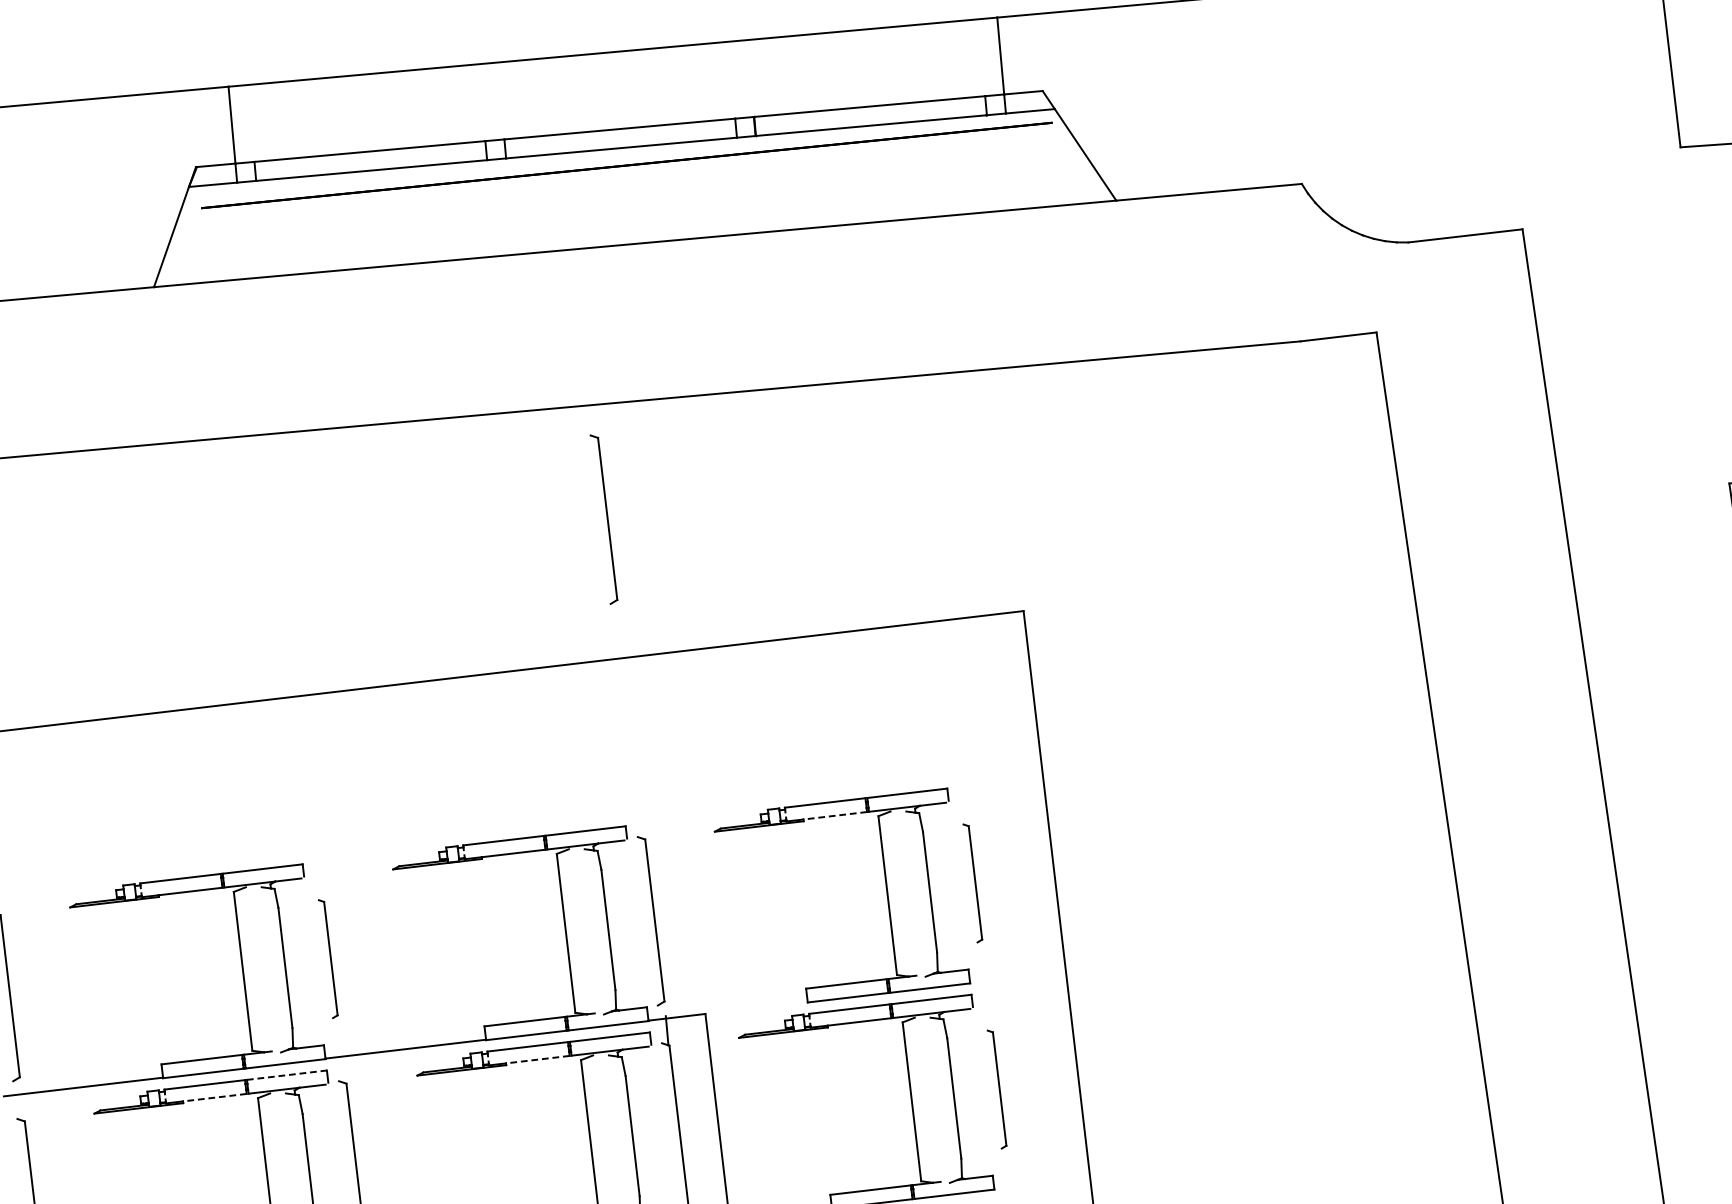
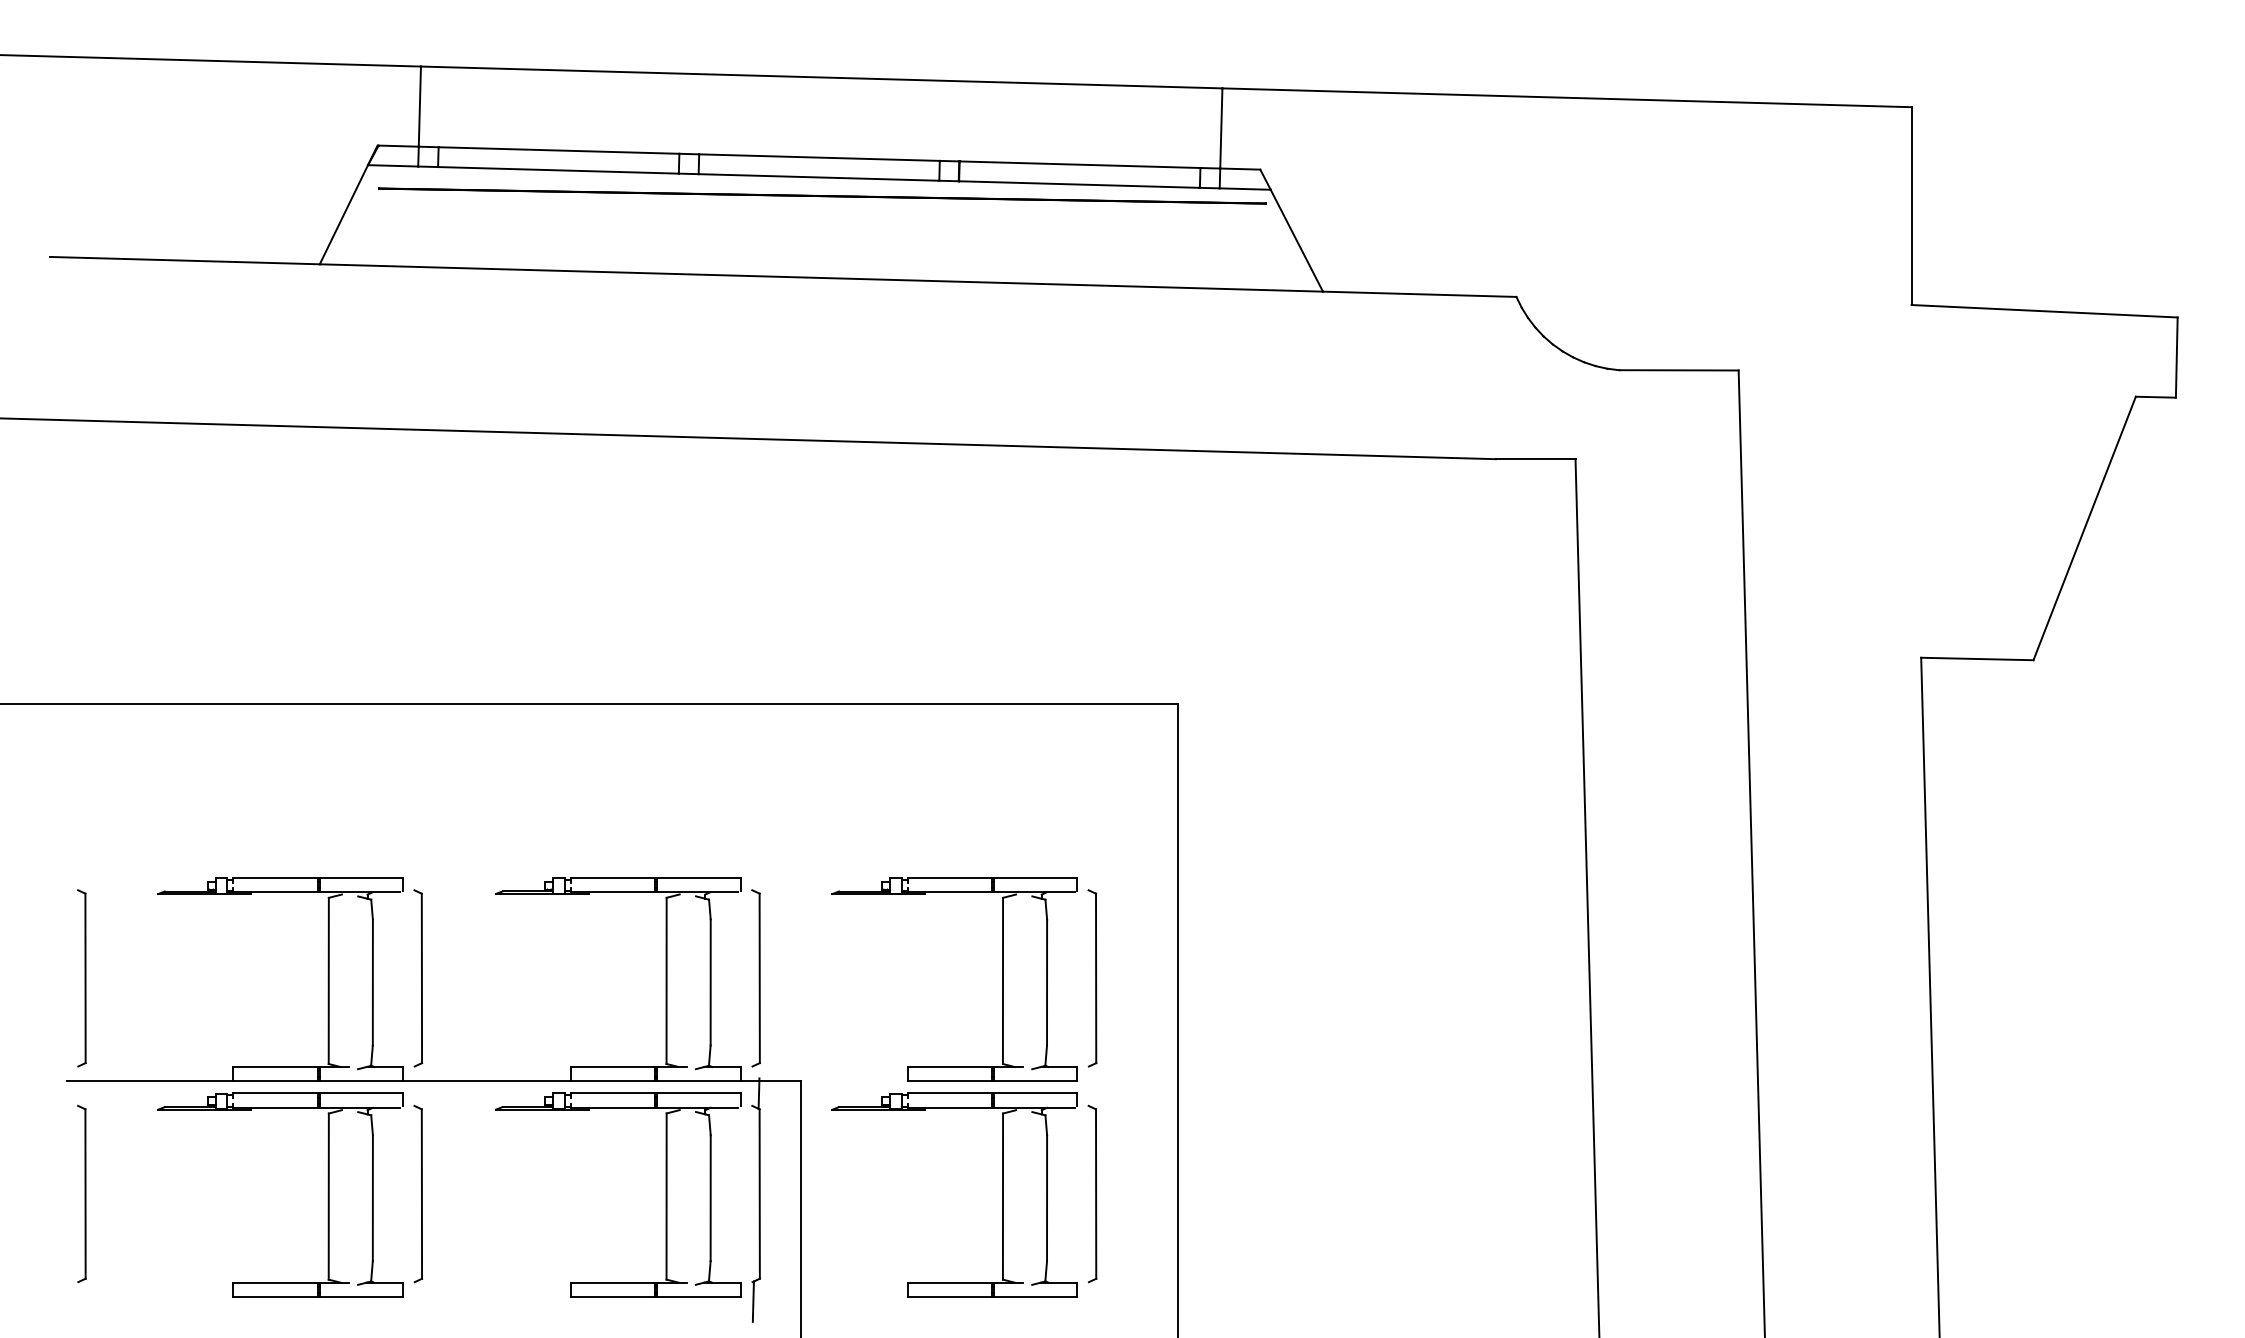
part: (603, 519) -> (755, 558), removed
line: (835, 816) -> (958, 892), dashed -> solid
part: (973, 883) -> (1092, 978), size x1.43
part: (328, 958) -> (418, 978), size x1.43
line: (537, 1059) -> (621, 1107), dashed -> solid
line: (287, 1075) -> (361, 1093), dashed -> solid
part: (997, 1088) -> (1092, 1193), size x1.43
line: (214, 1097) -> (283, 1107), dashed -> solid

